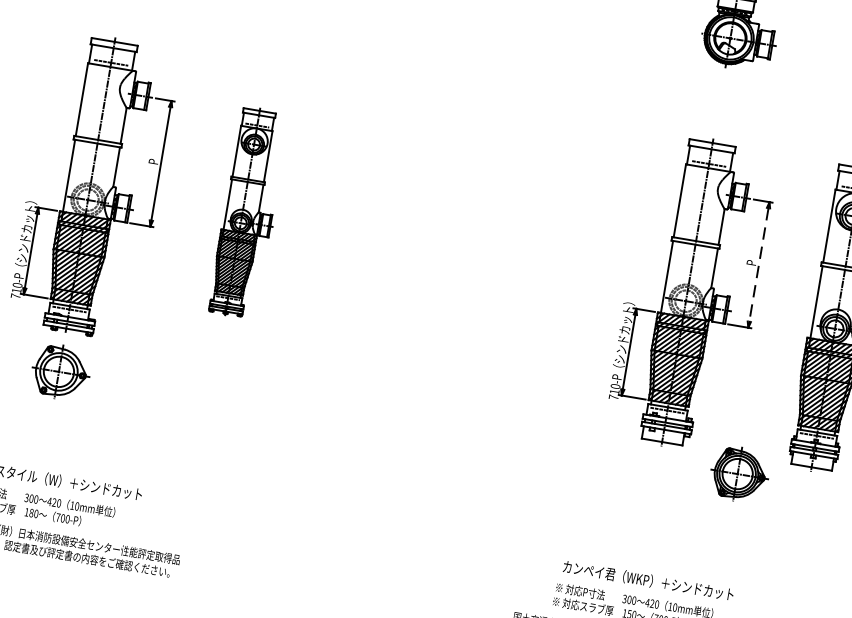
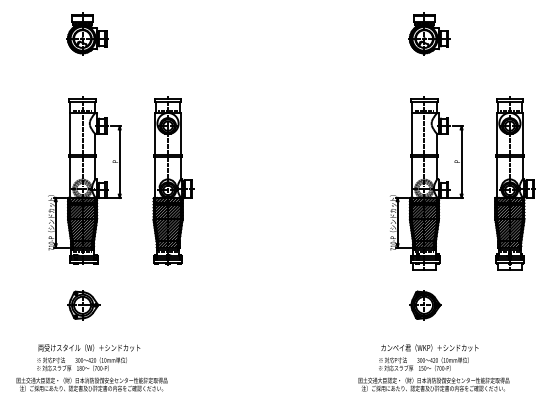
part: (249, 212) -> (173, 180), size x1.43
line: (758, 265) -> (461, 162), dashed -> solid
part: (60, 372) -> (83, 305), moved
part: (739, 474) -> (425, 305), moved

